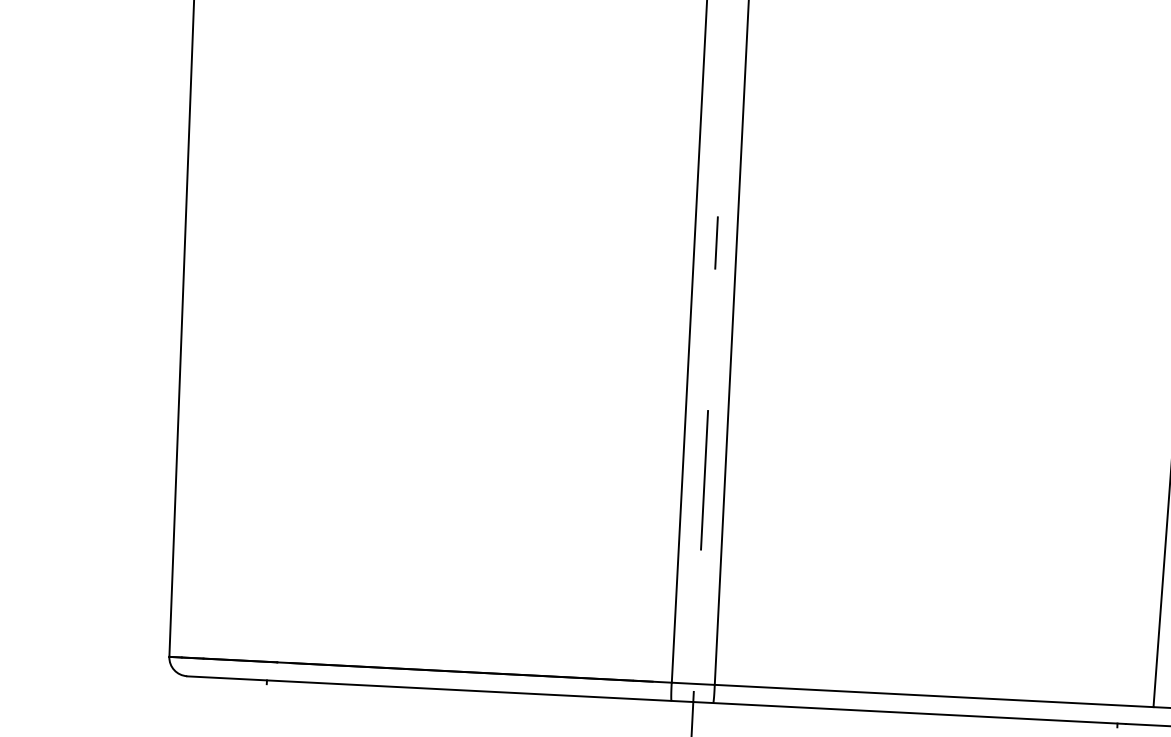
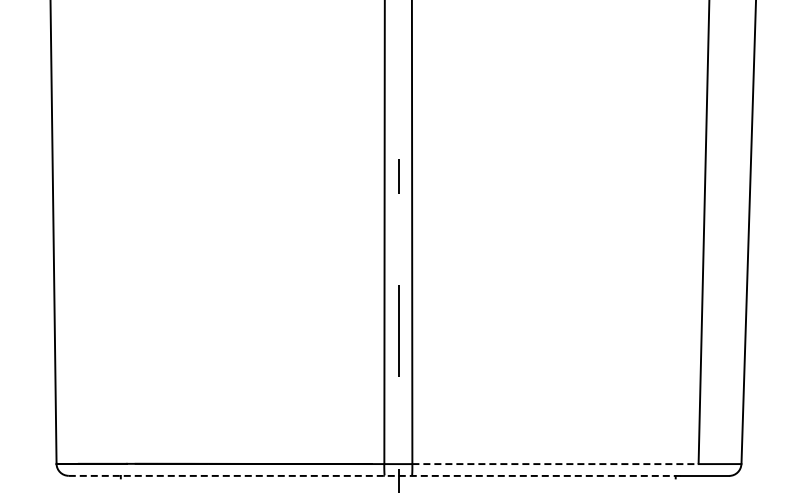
line: (935, 696) -> (556, 464), solid -> dashed
line: (657, 699) -> (375, 475), solid -> dashed

